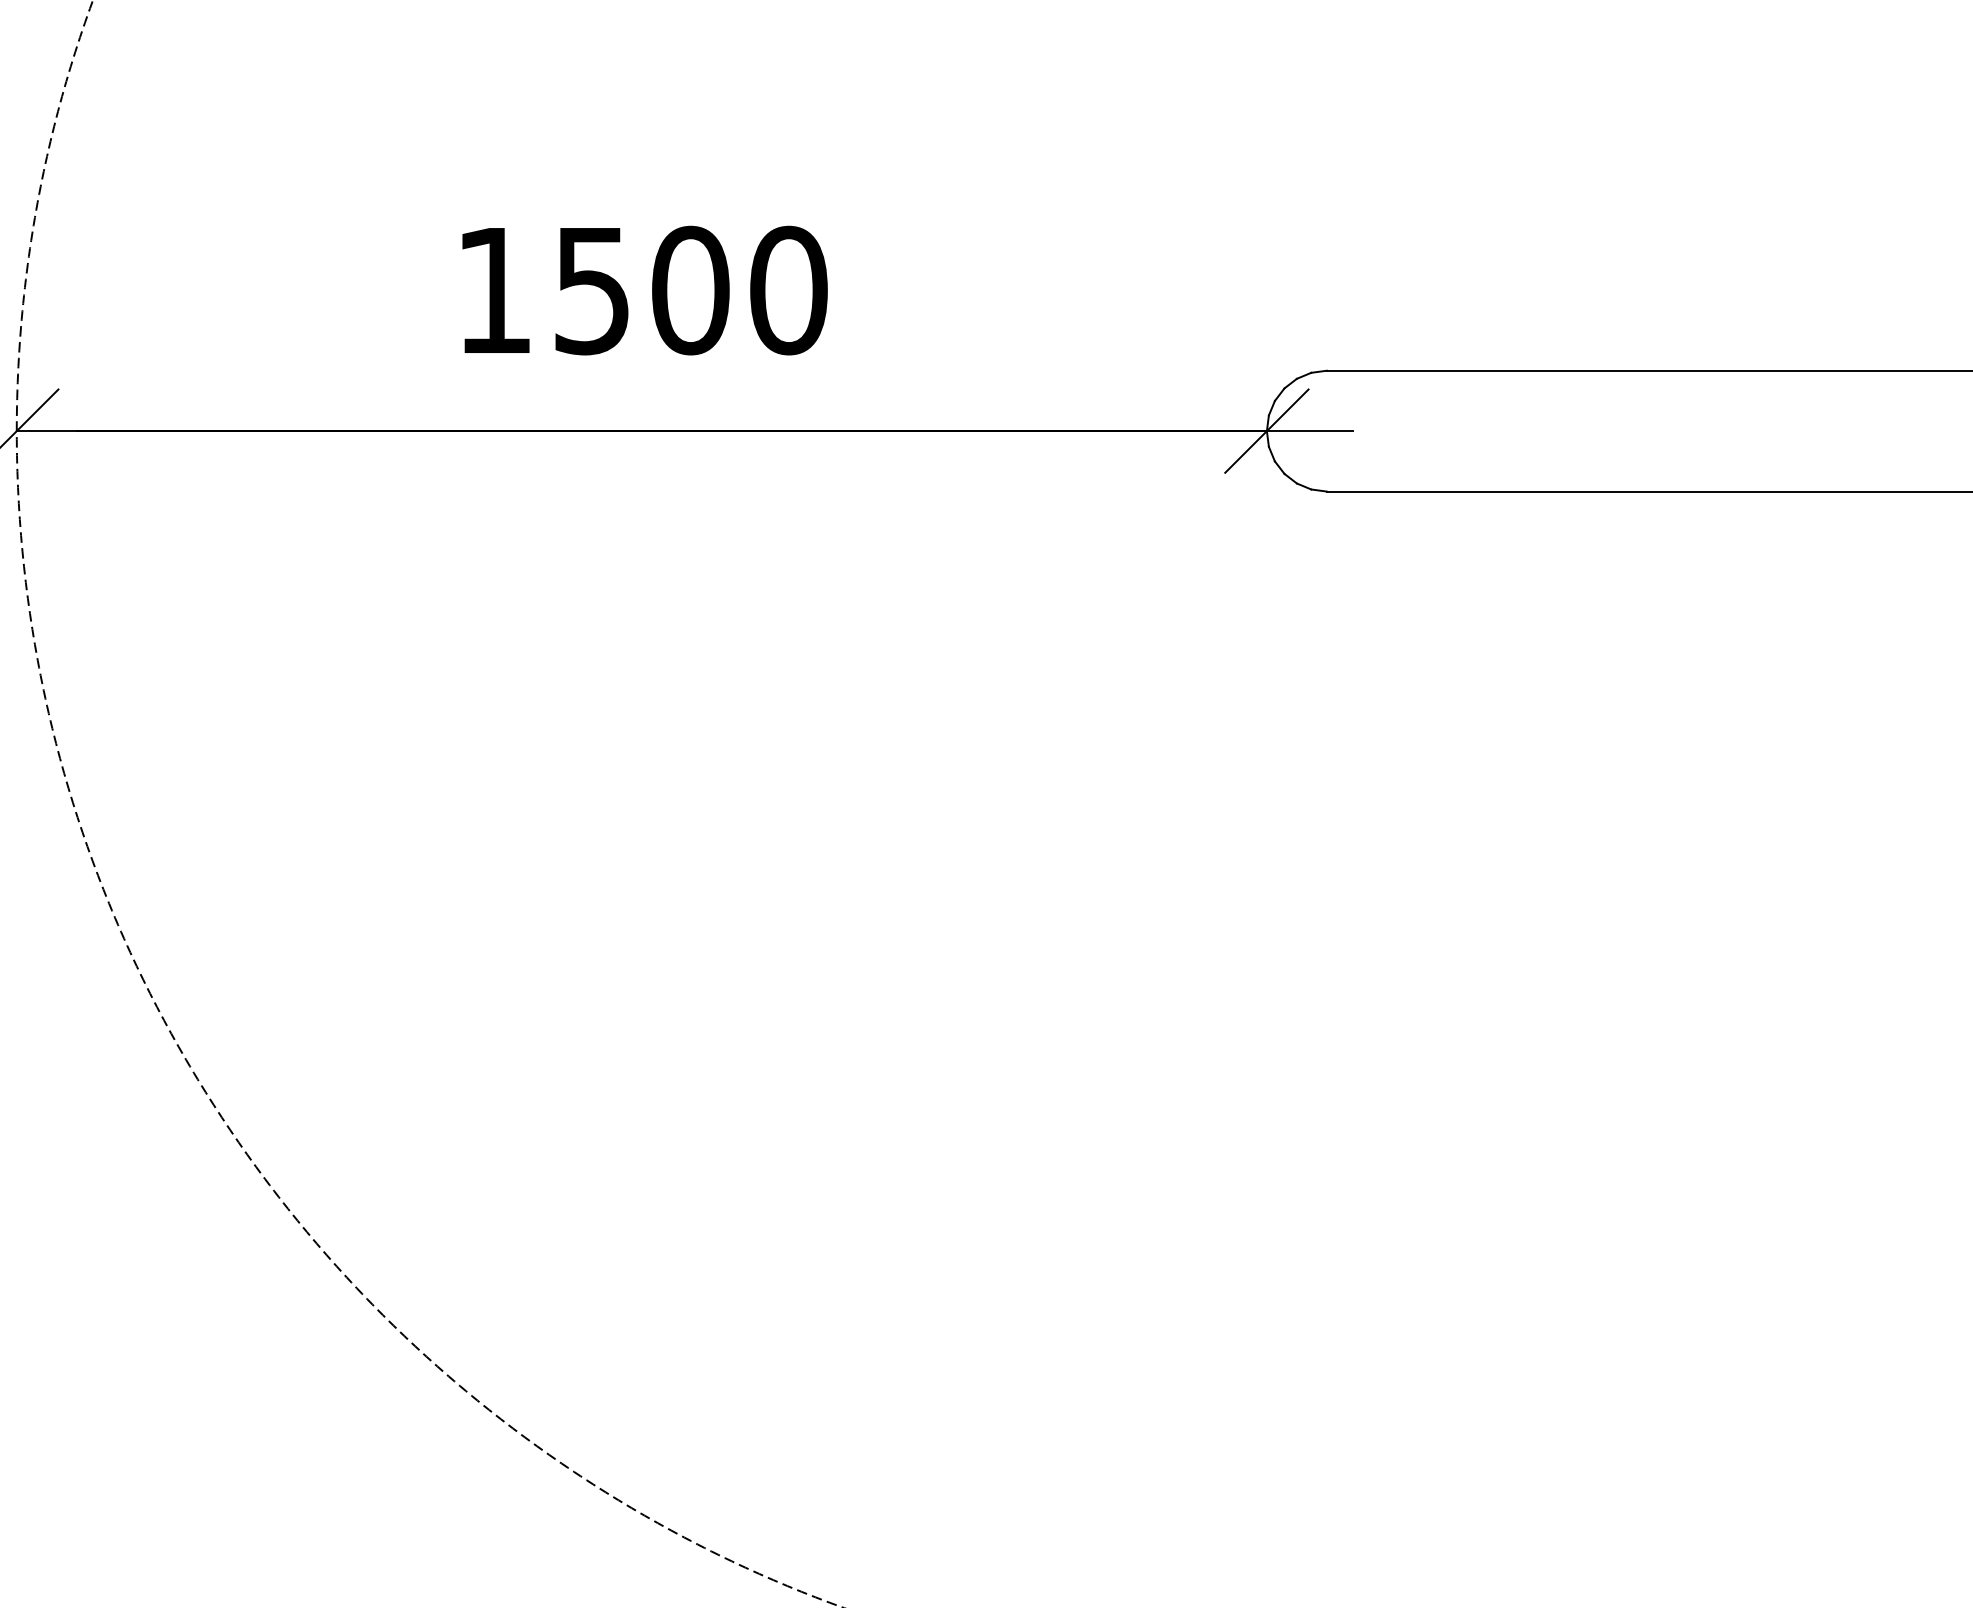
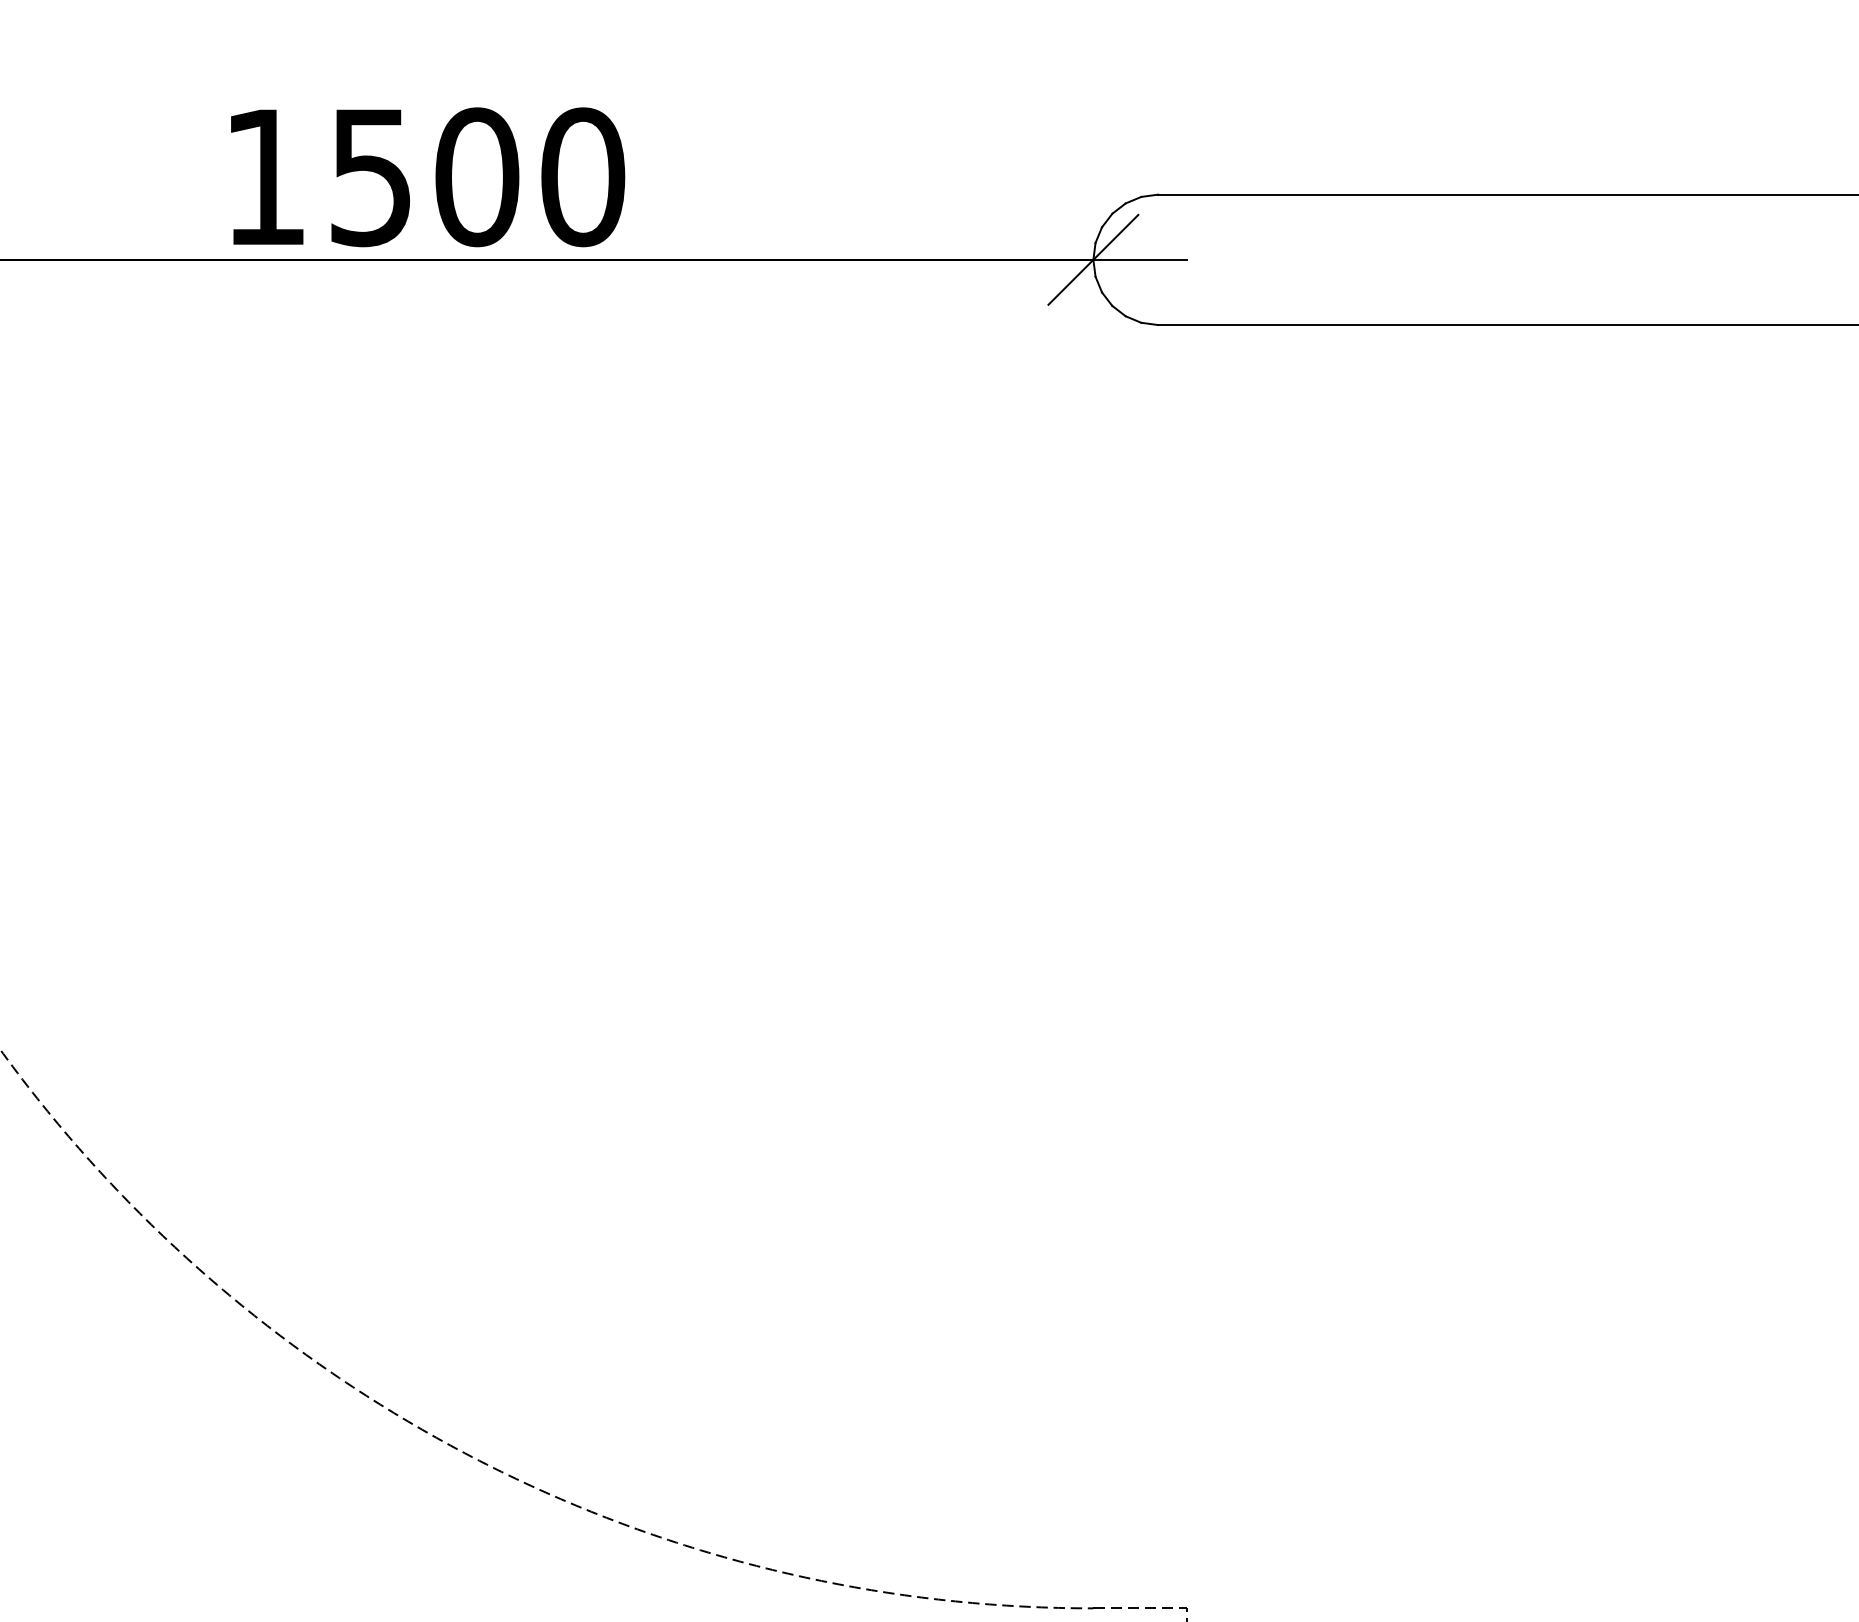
text: (644, 290) -> (427, 177), moved

